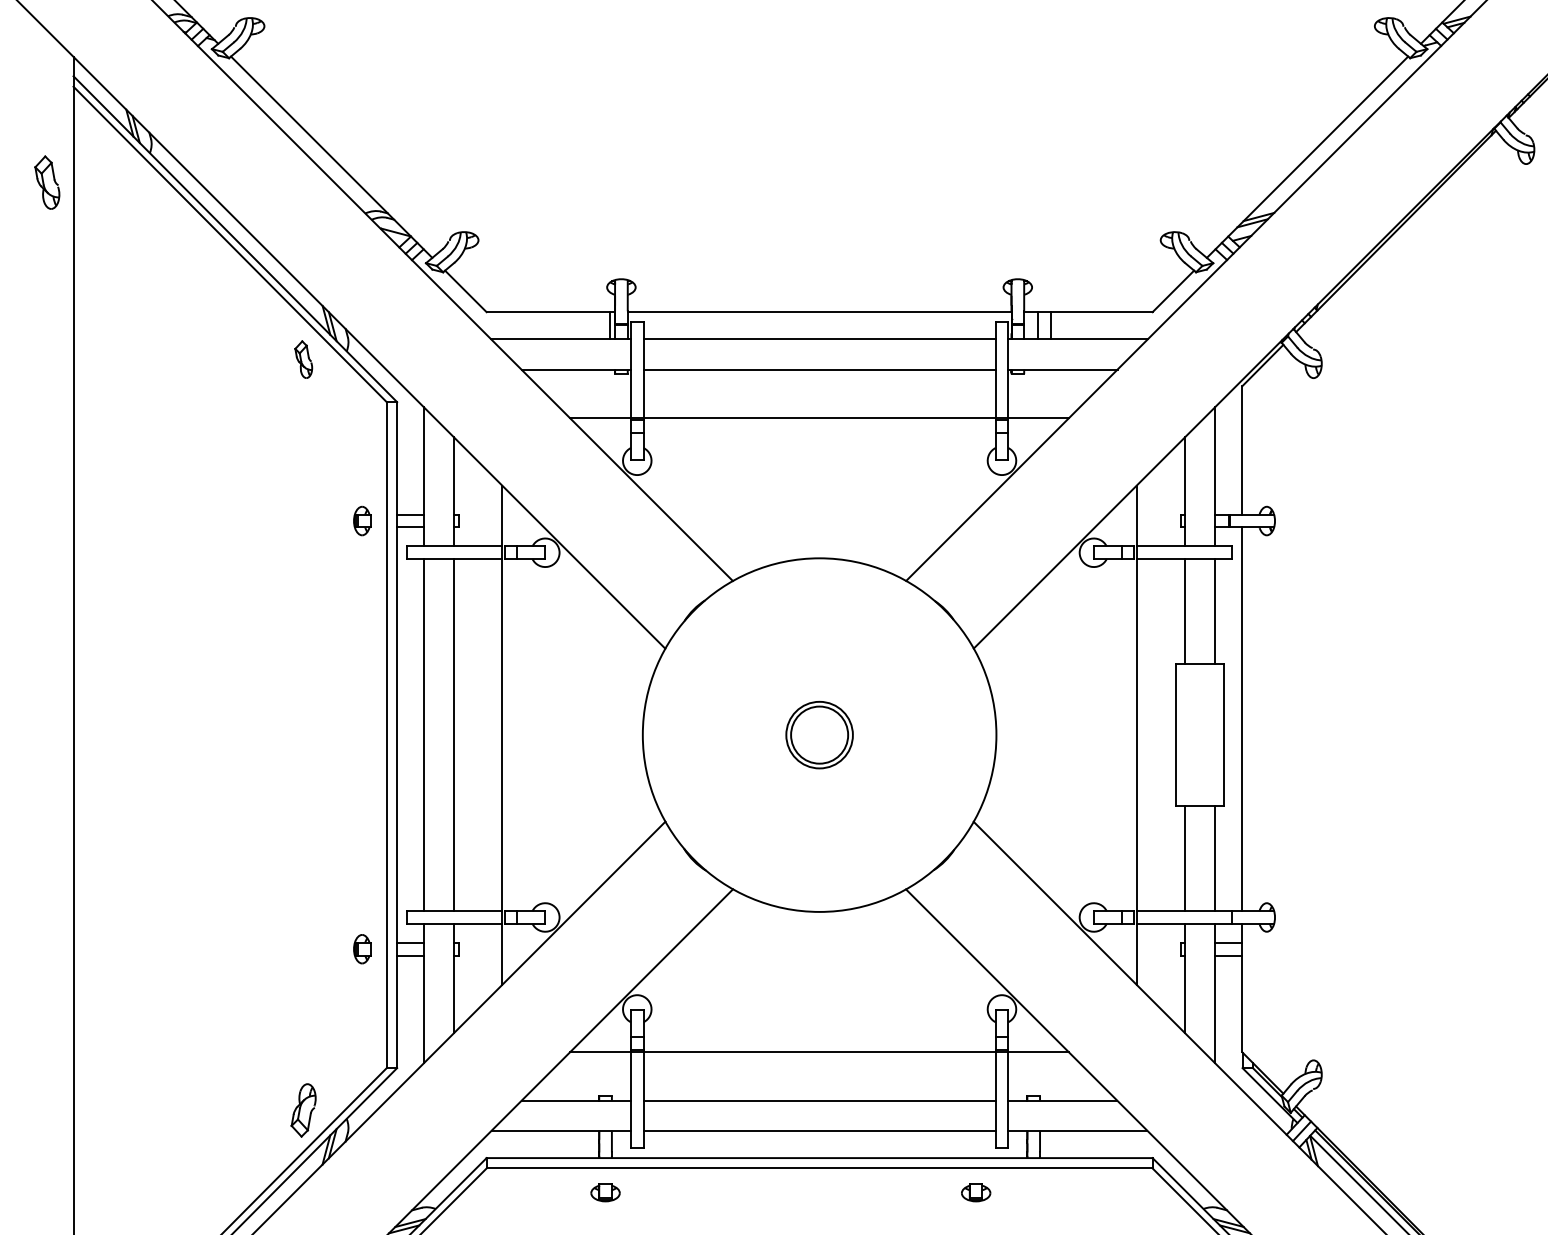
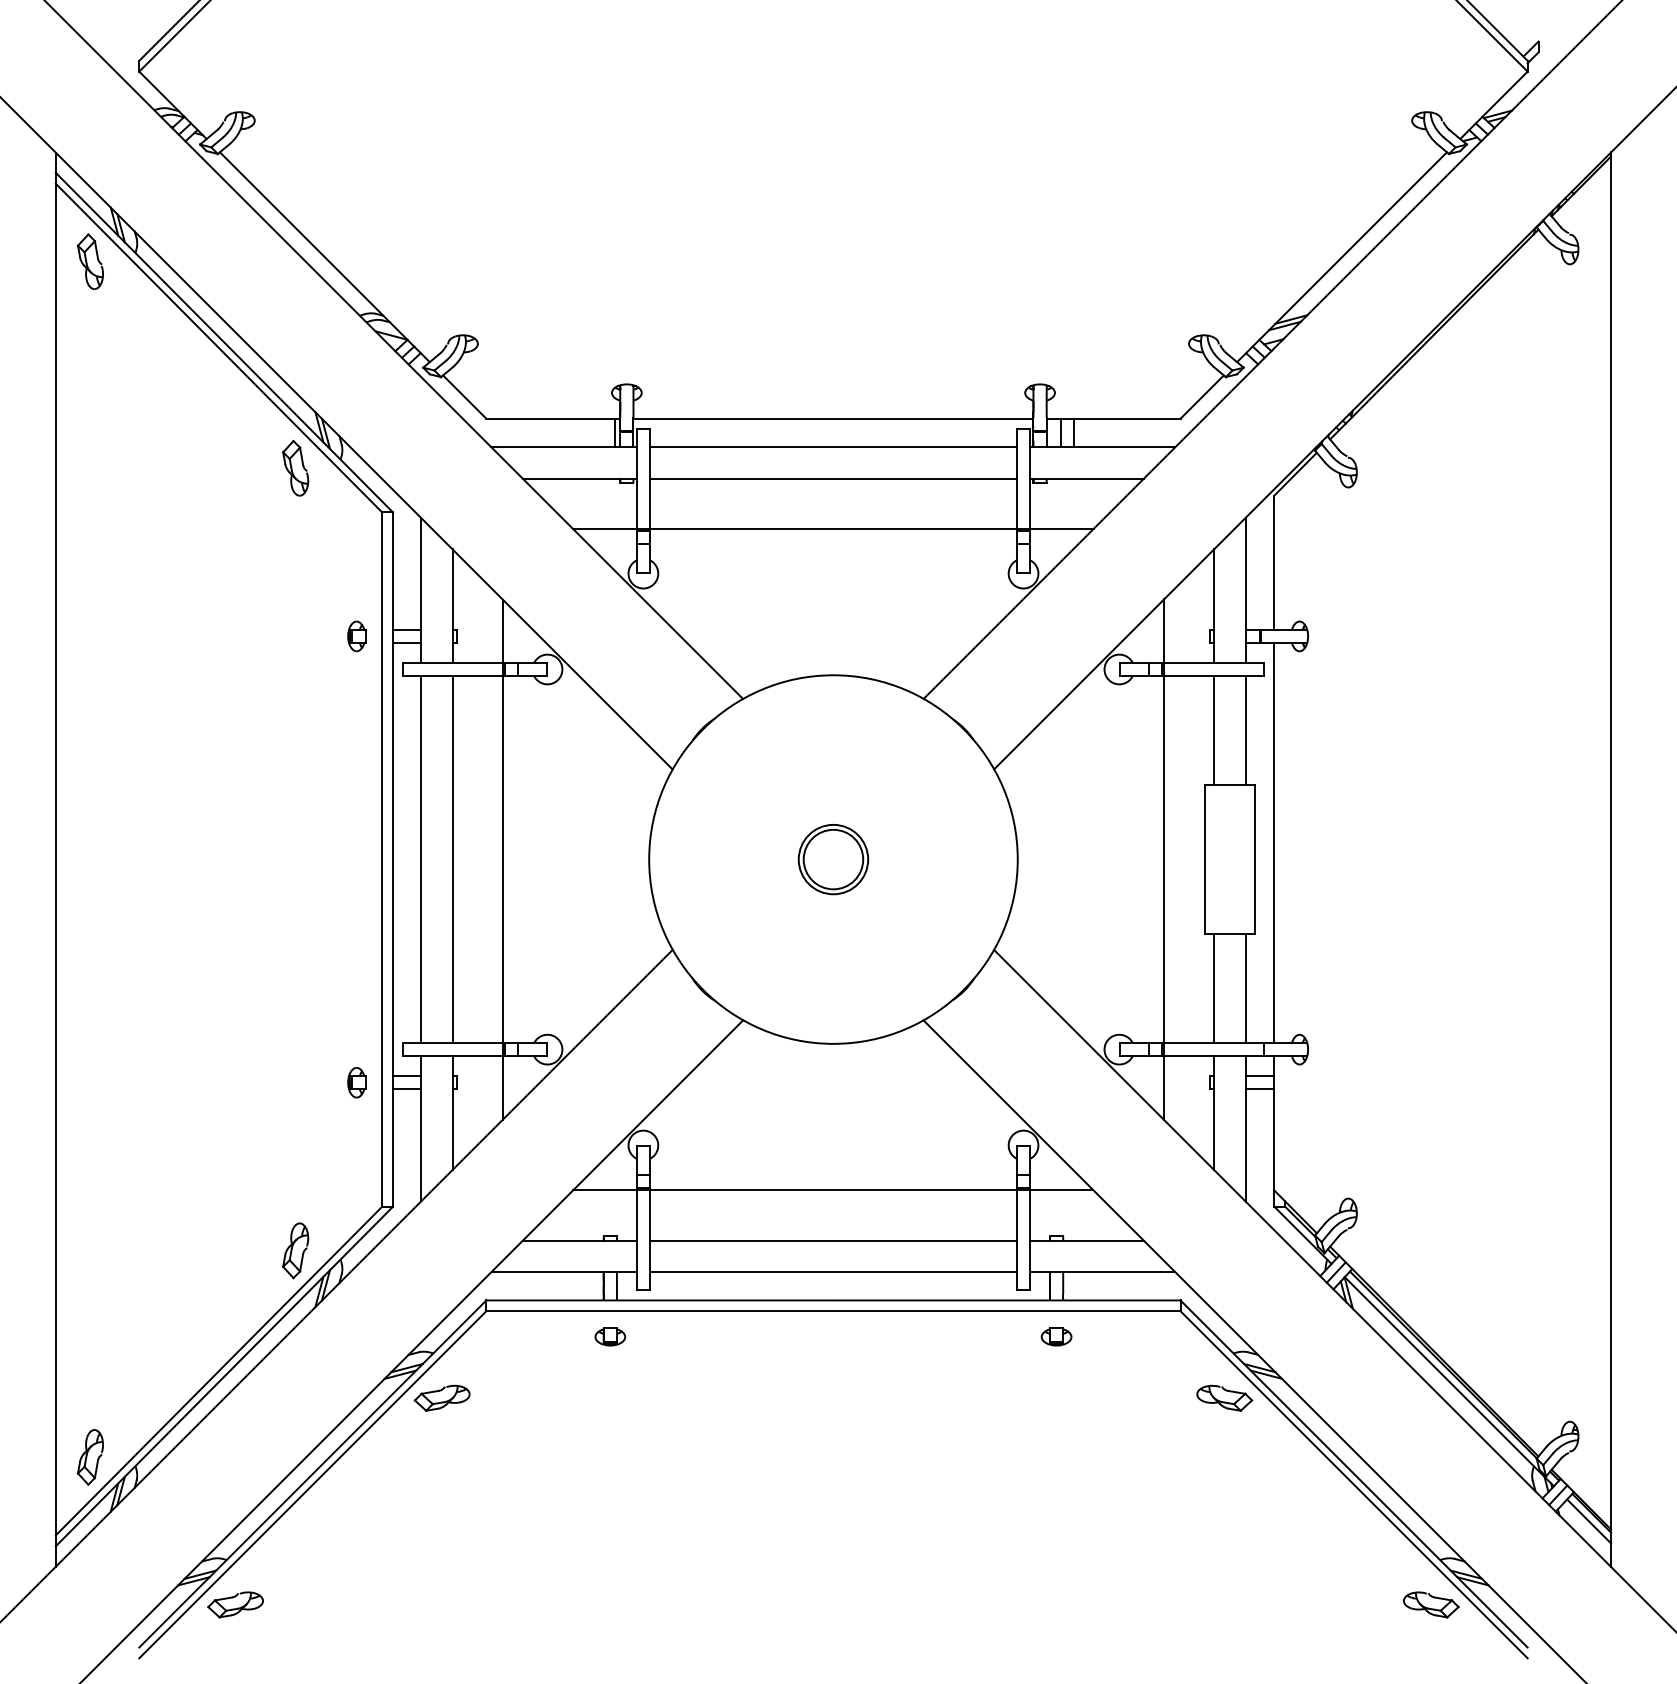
part: (46, 182) -> (89, 261), moved
part: (303, 358) -> (295, 467), size x1.43
part: (976, 1192) -> (1056, 1336), moved

